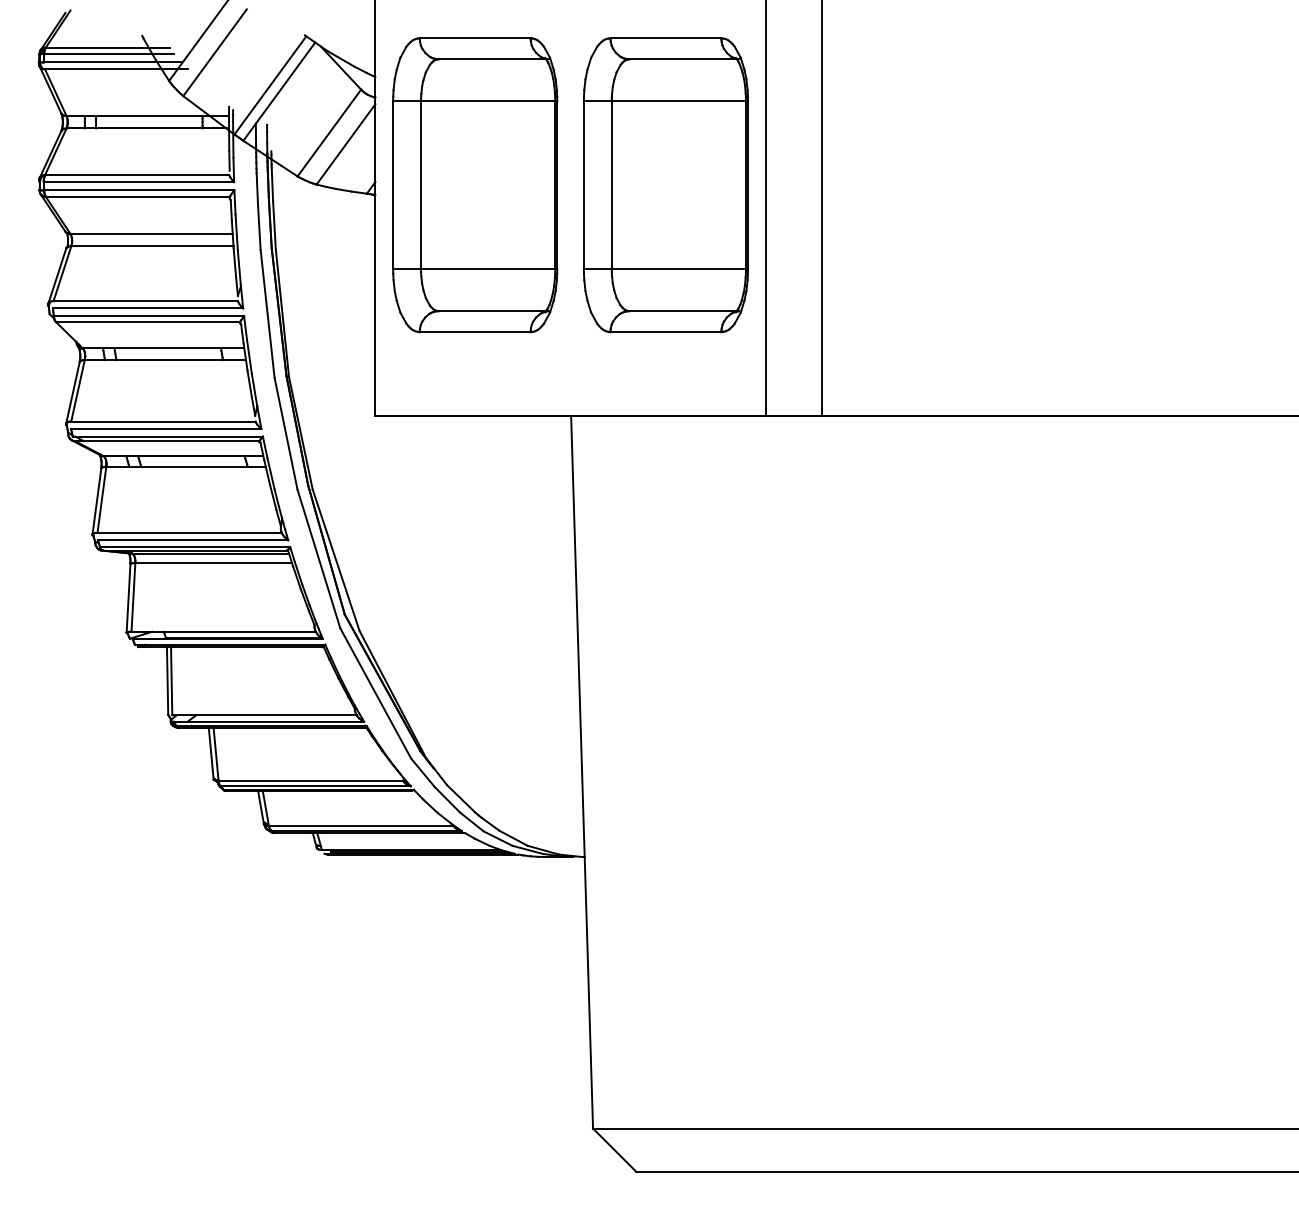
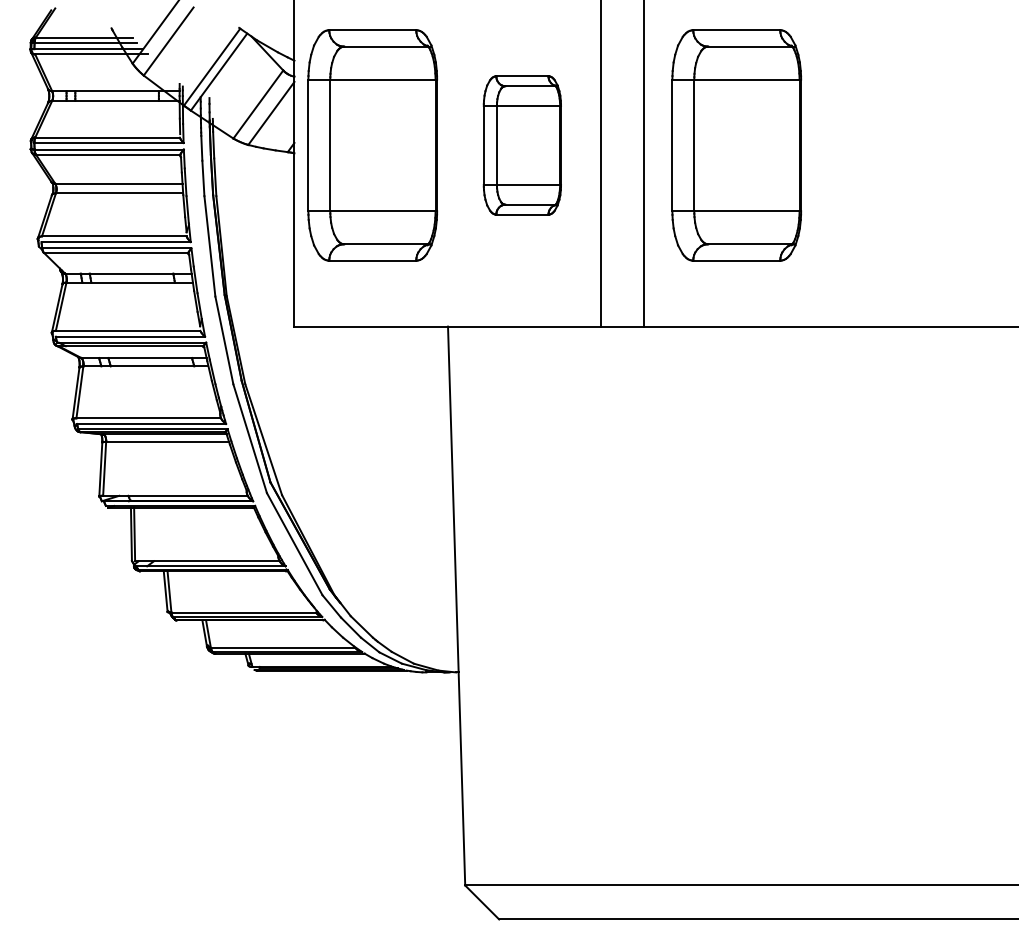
part: (666, 185) -> (522, 145), size x0.6
part: (938, 185) -> (736, 145), added

